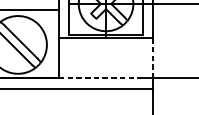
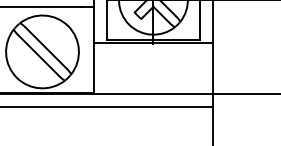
line: (153, 58) -> (213, 68), dashed -> solid
line: (100, 77) -> (146, 93), dashed -> solid

